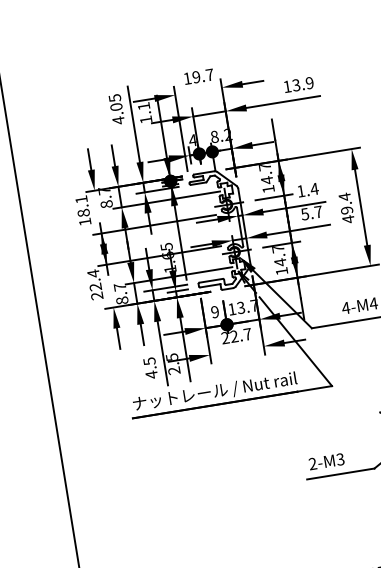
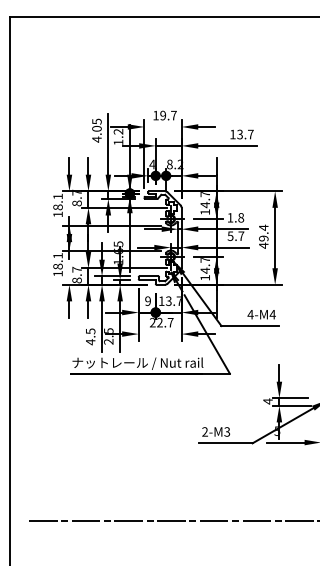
text: (309, 83) -> (250, 134), 13.9 -> 13.7
text: (143, 106) -> (118, 131), 1.1 -> 1.2
text: (314, 188) -> (241, 217), 1.4 -> 1.8
text: (94, 284) -> (57, 264), 22.4 -> 18.1

